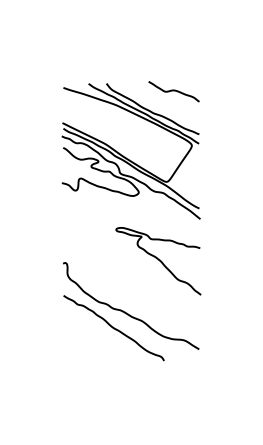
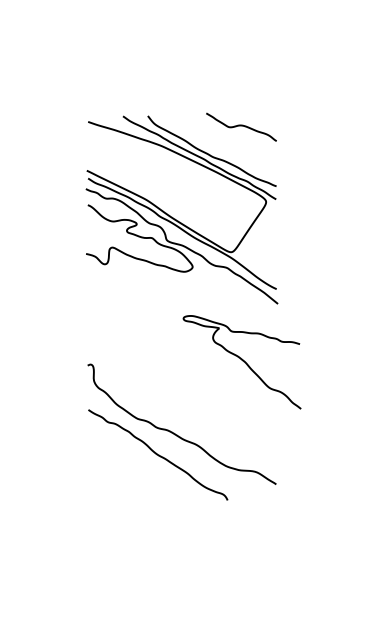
part: (158, 261) -> (242, 362), moved

